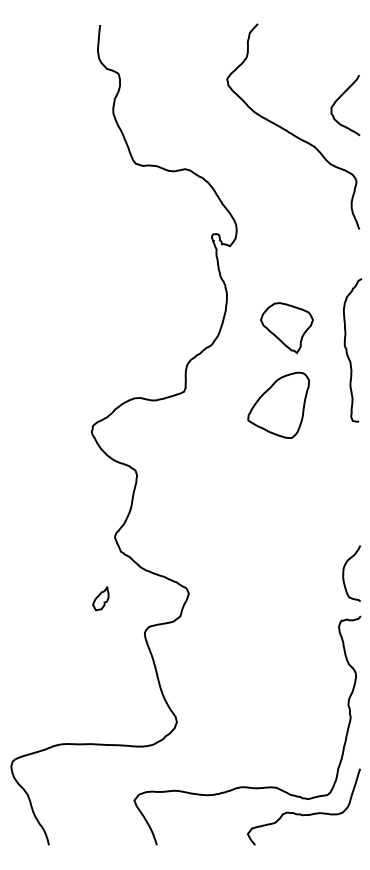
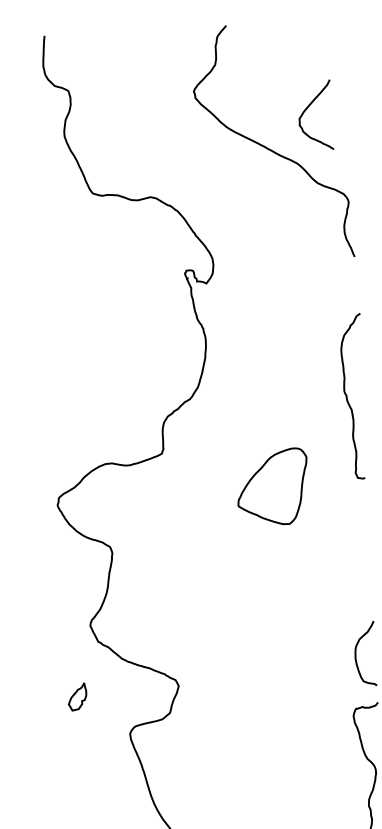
curve: (338, 100) -> (307, 110), moved
part: (286, 328) -> (276, 375), removed
part: (278, 404) -> (272, 486), moved

